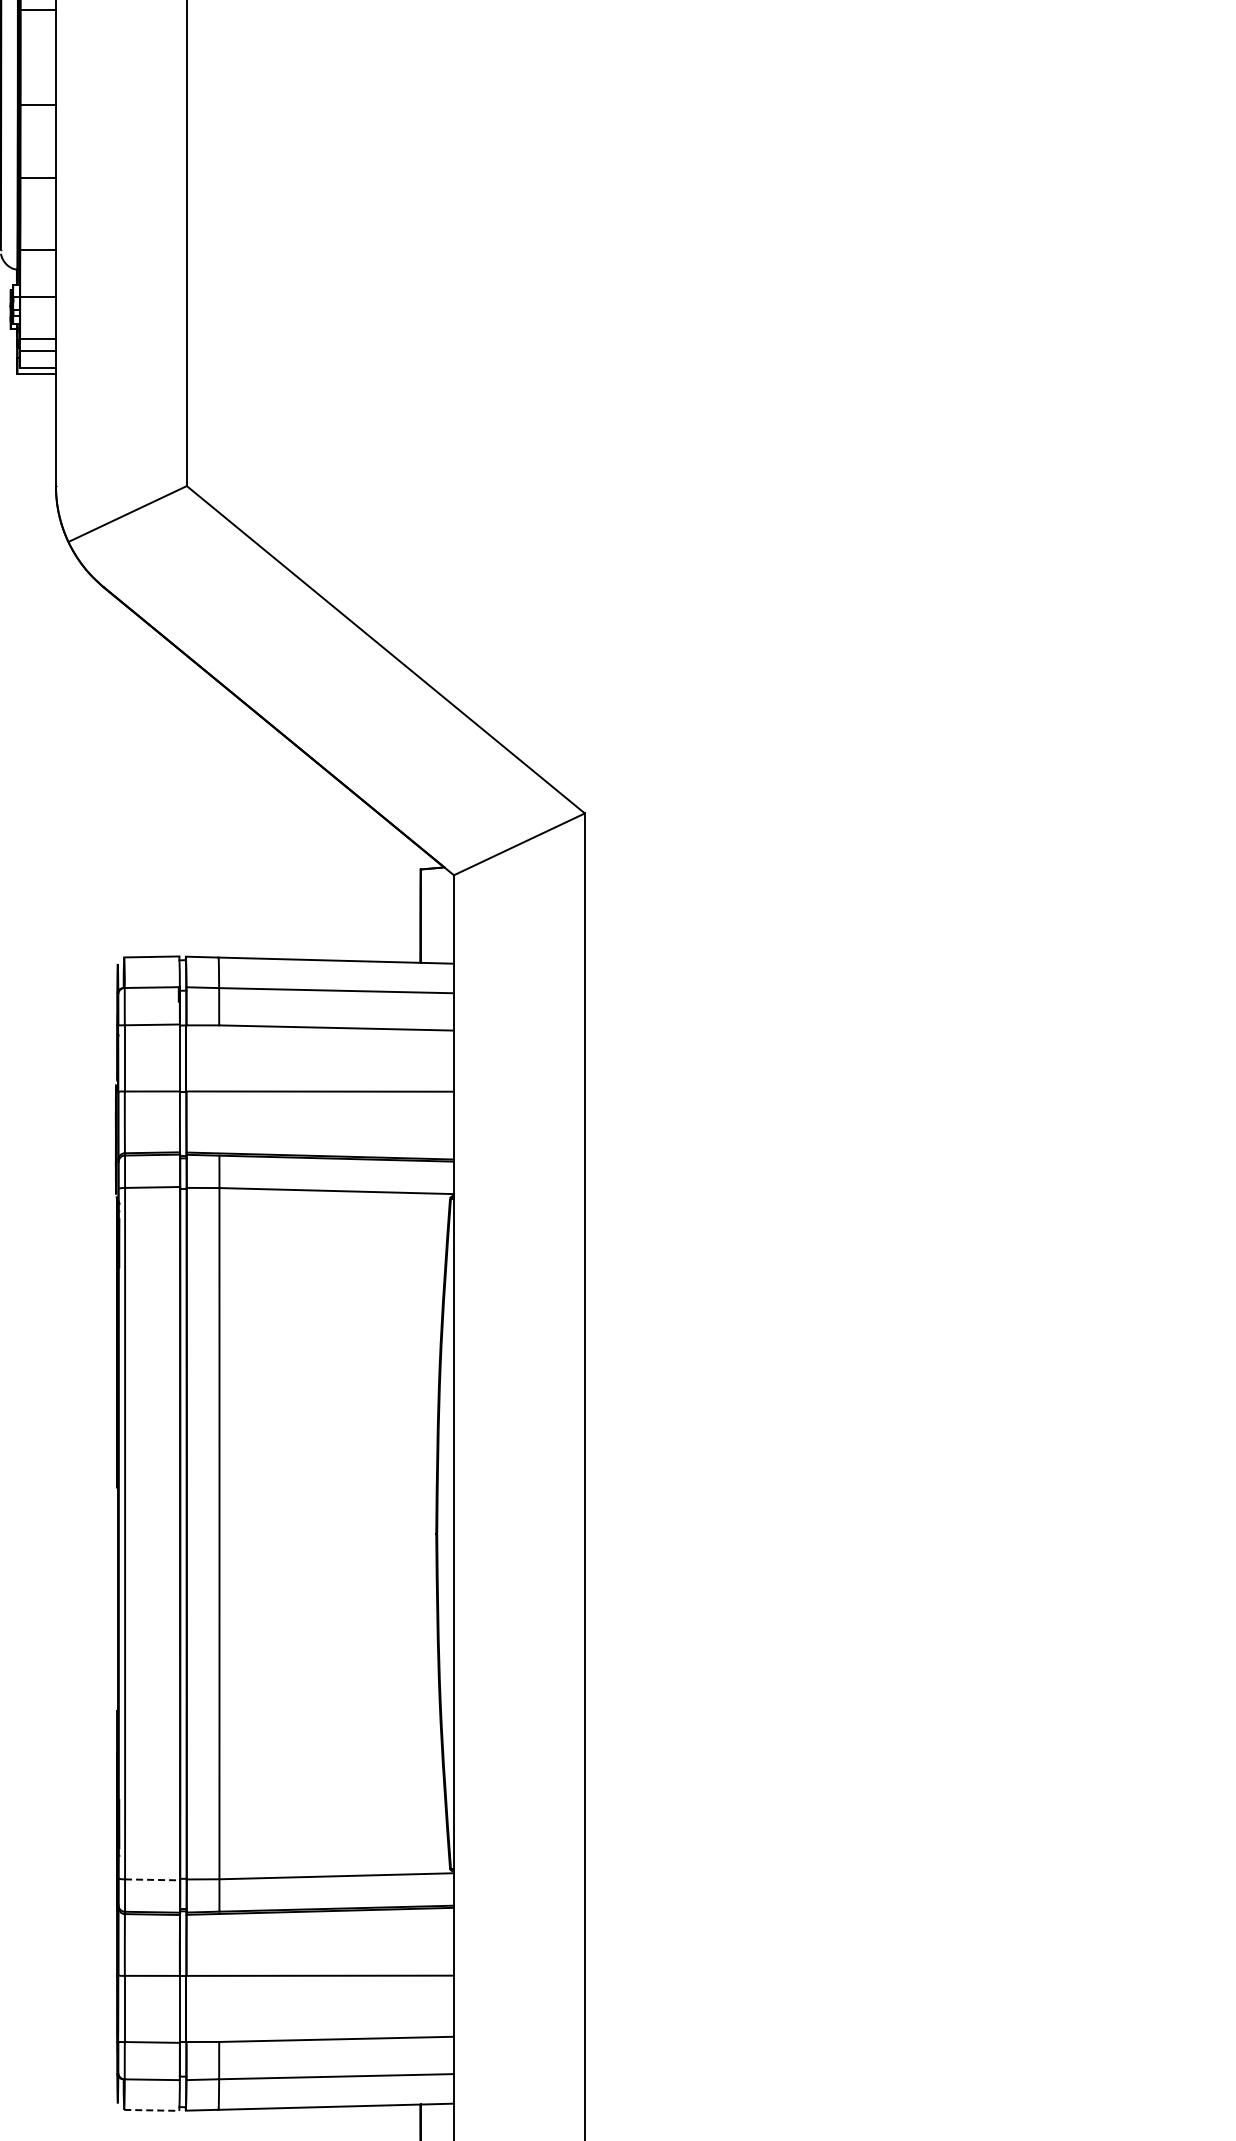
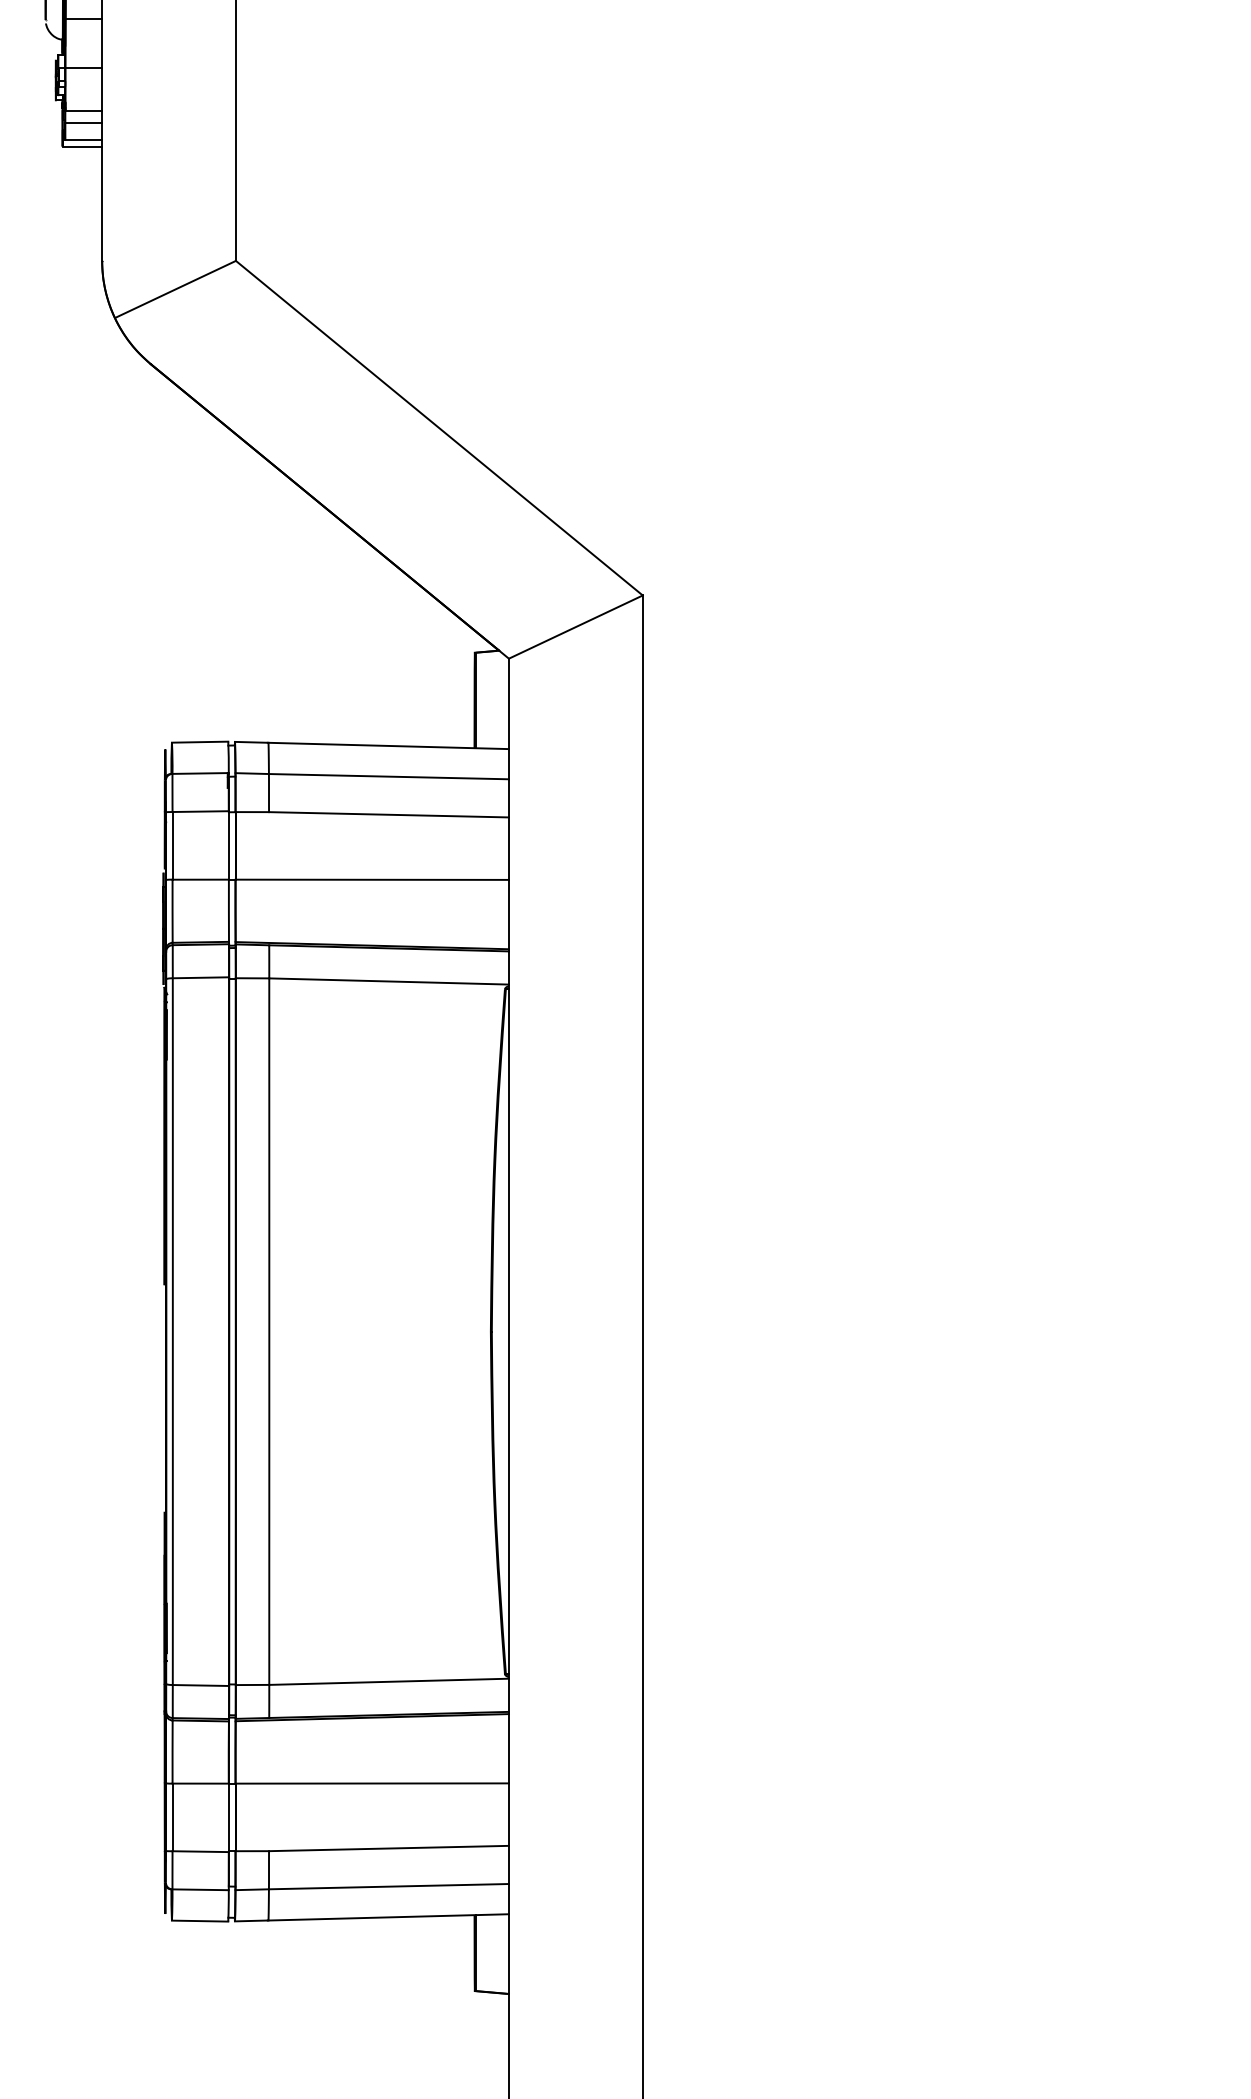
line: (152, 1879) -> (200, 1685), dashed -> solid
line: (151, 2110) -> (199, 1921), dashed -> solid

